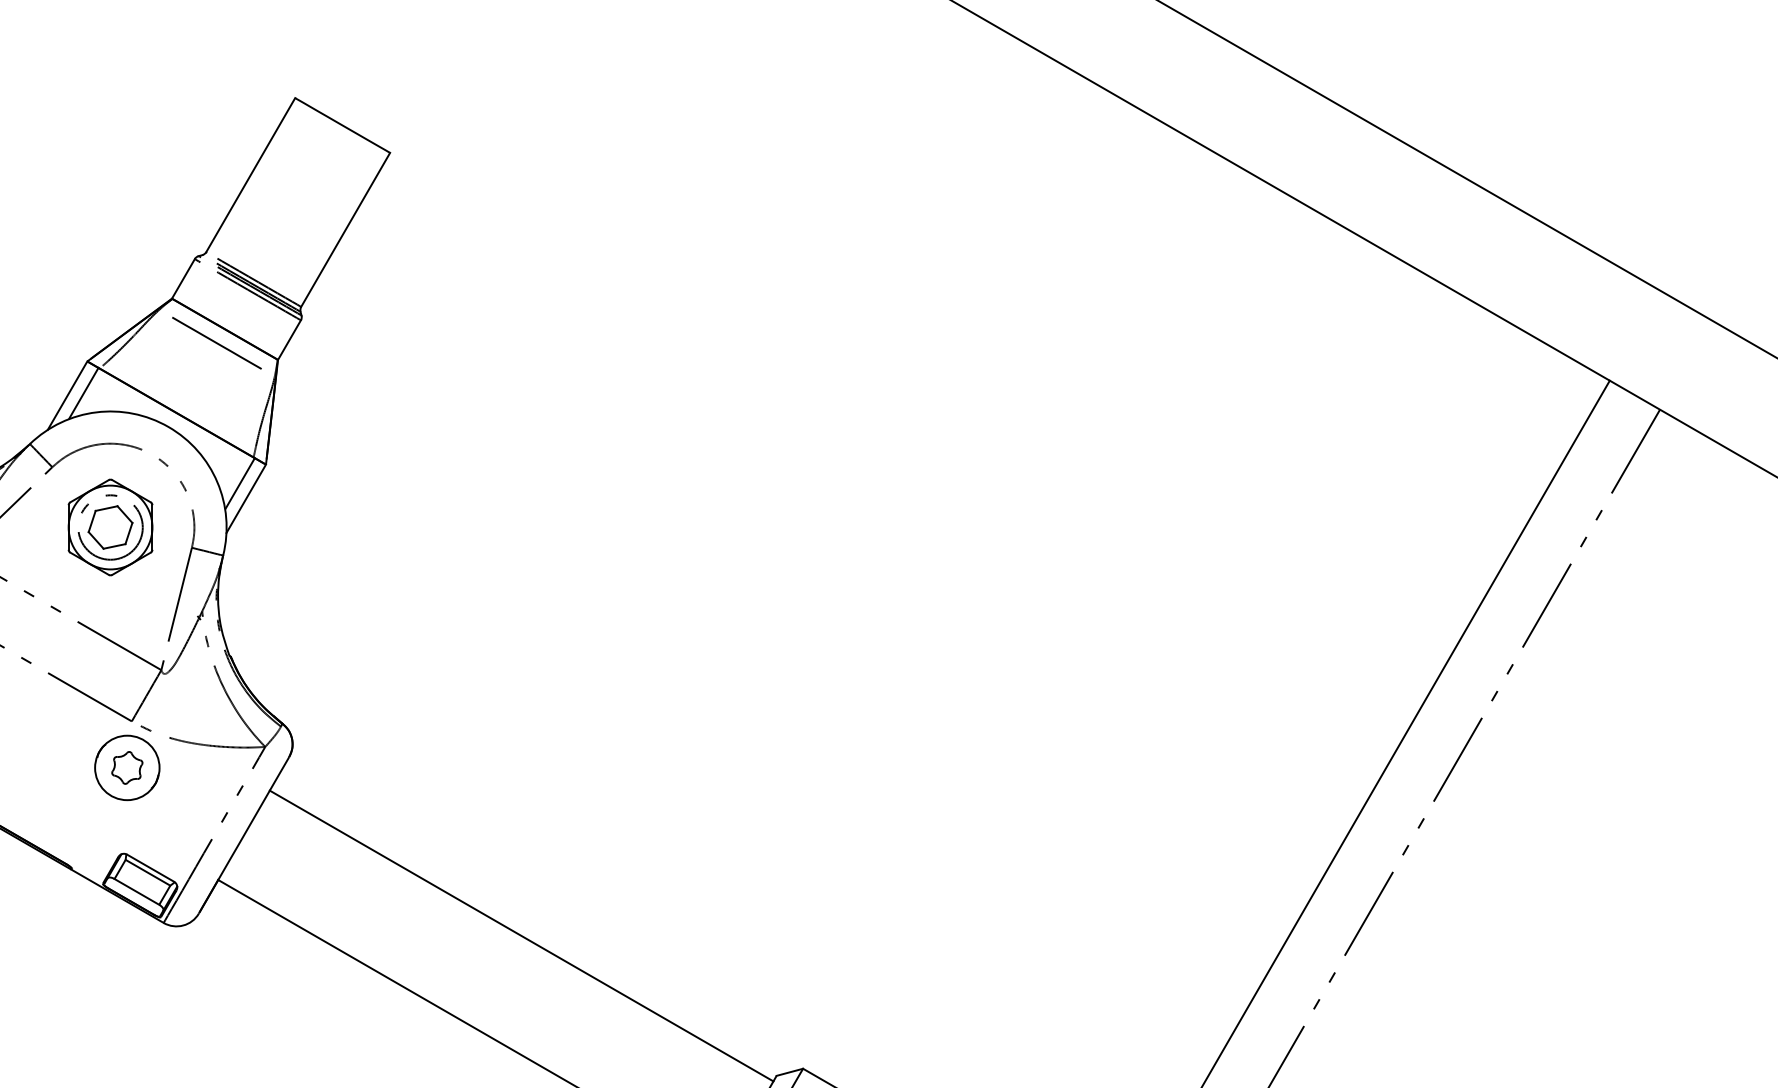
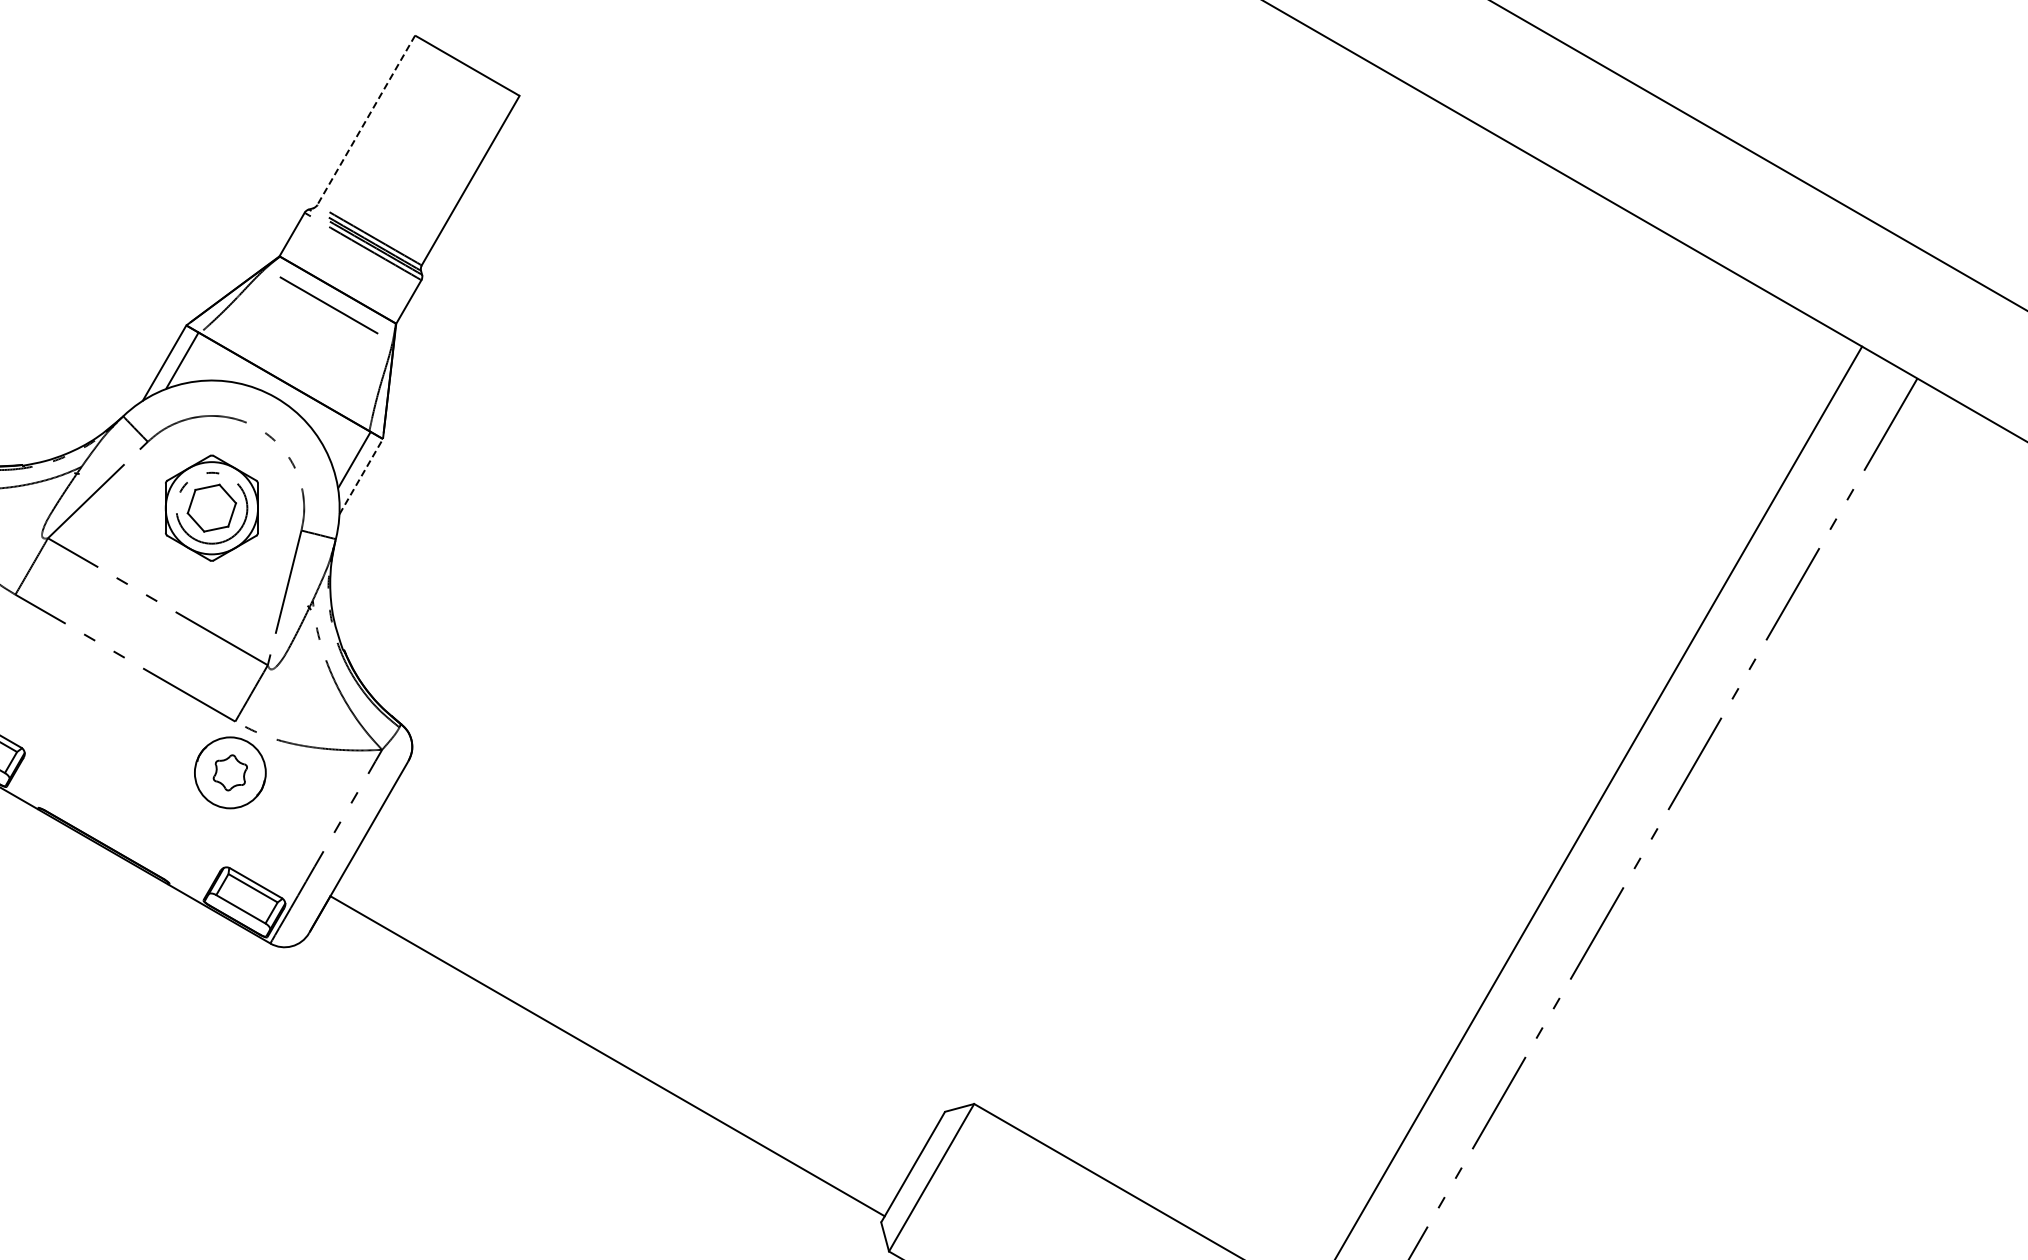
line: (251, 175) -> (366, 120), solid -> dashed
line: (246, 498) -> (361, 476), solid -> dashed
line: (521, 935) -> (664, 957), removed

